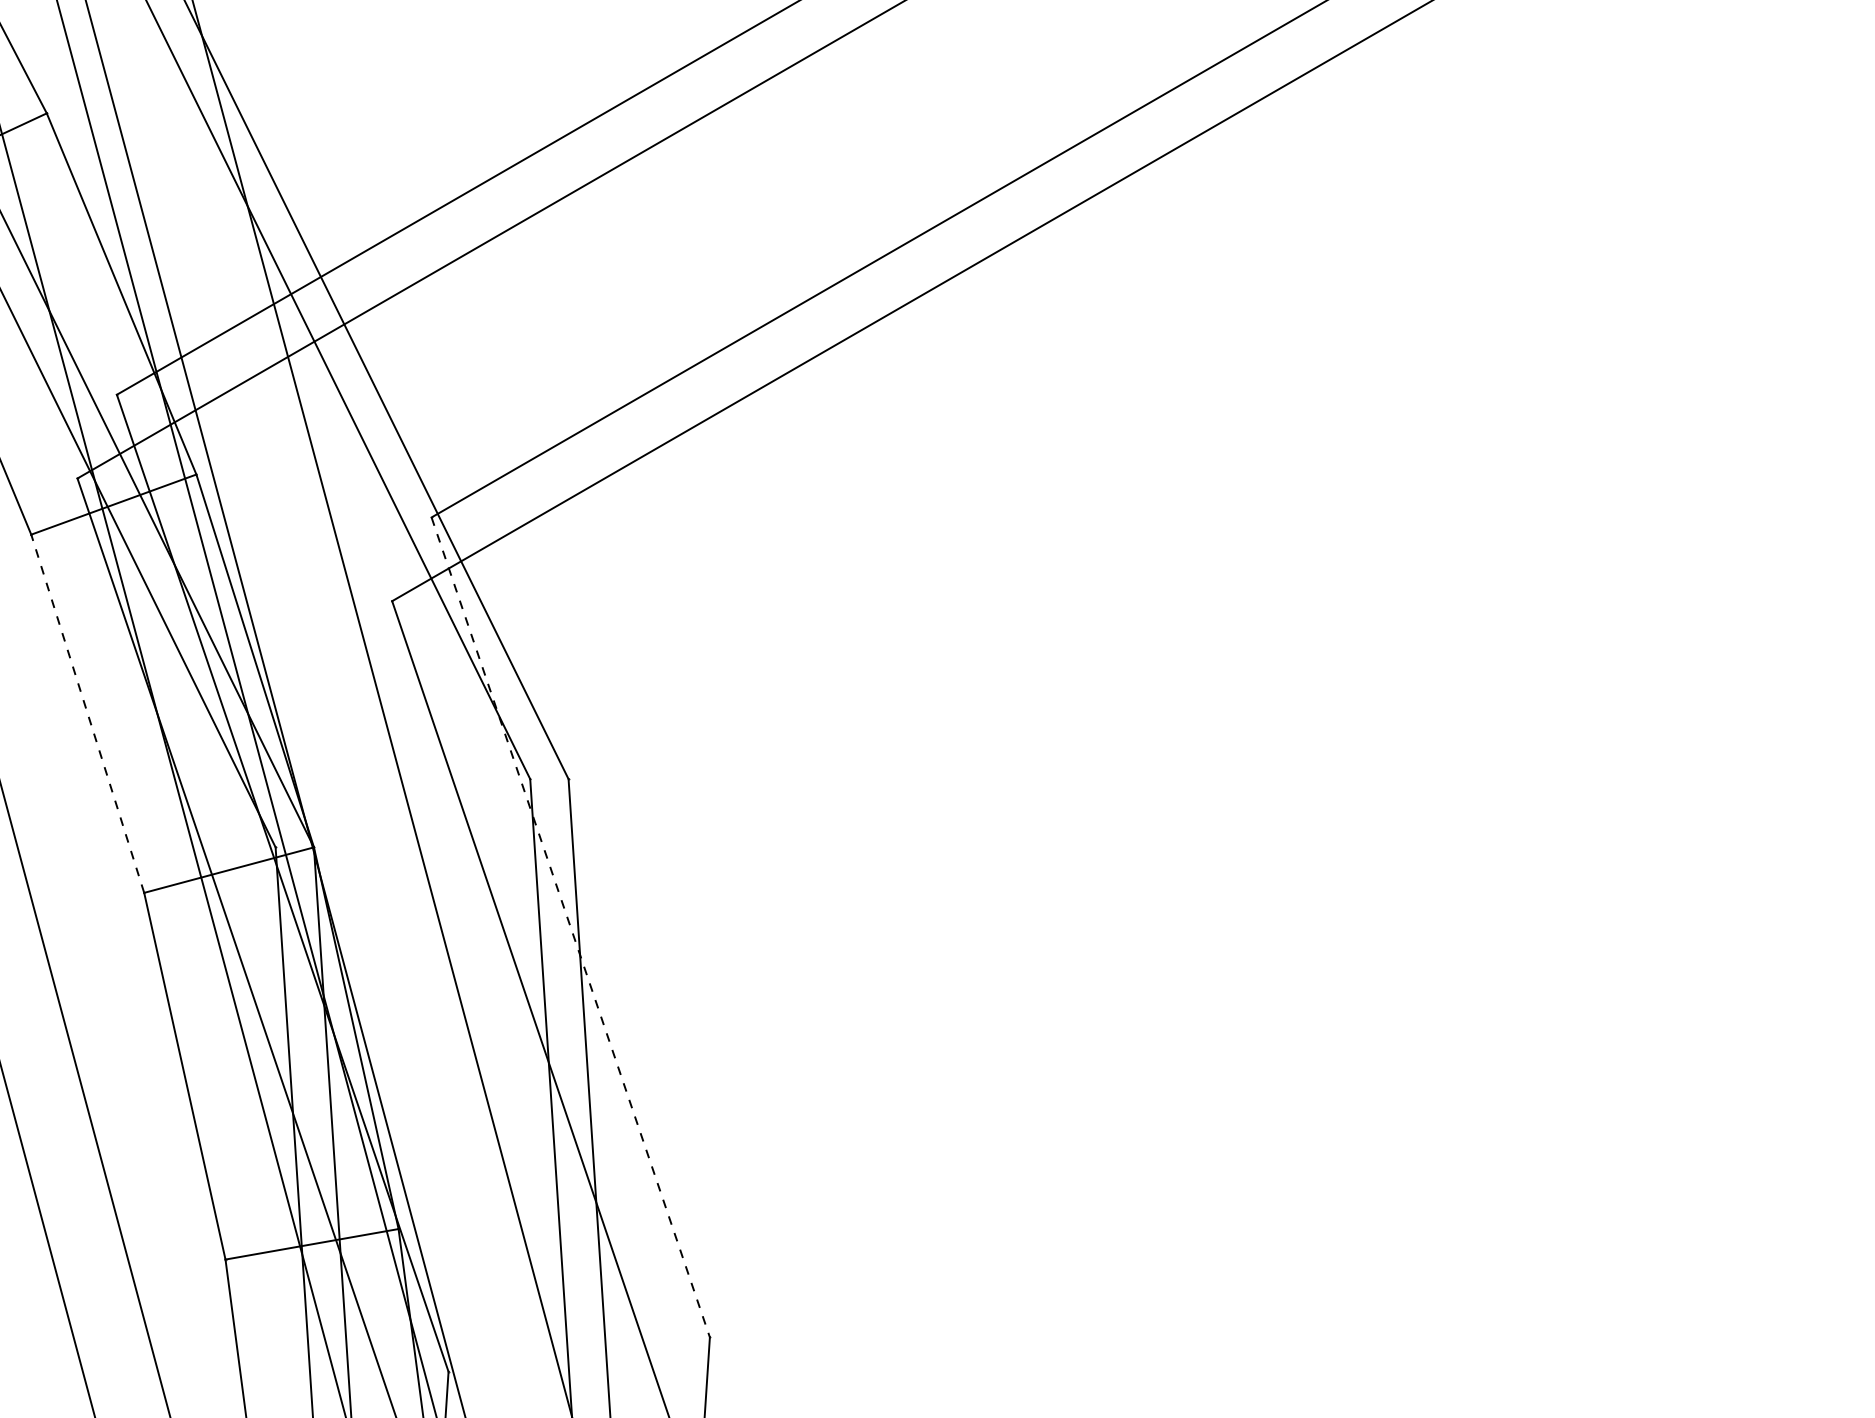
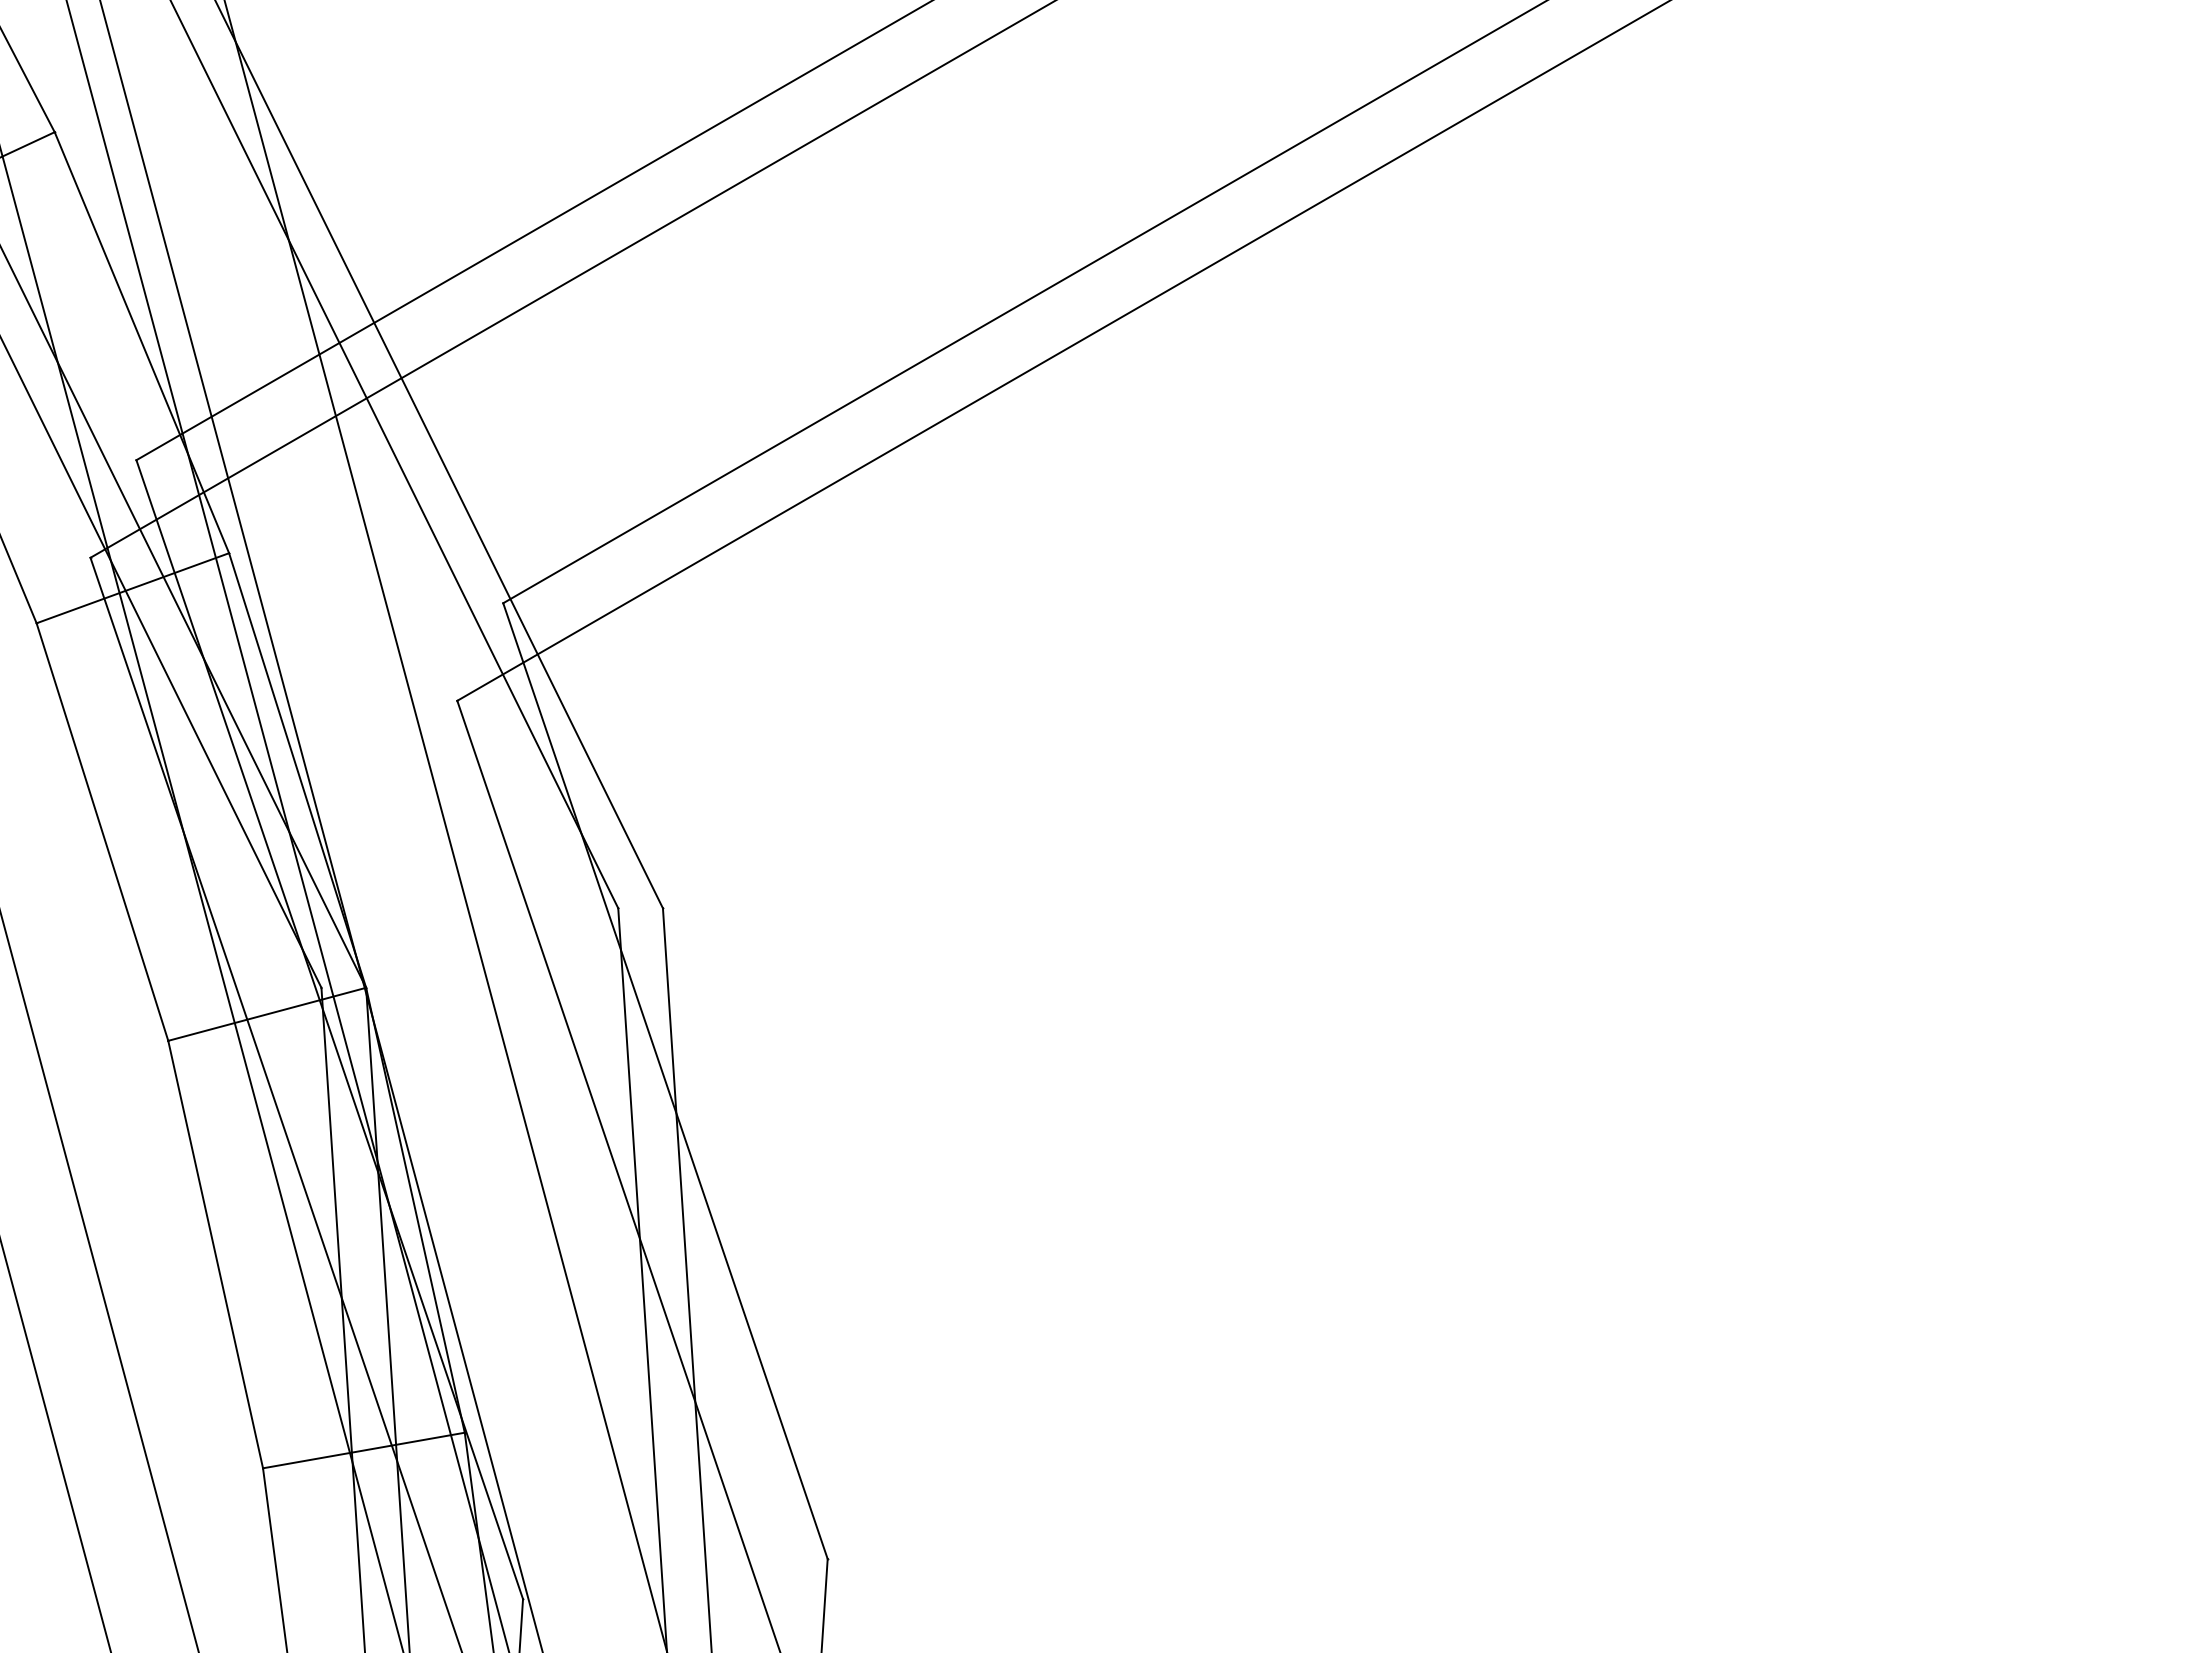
line: (87, 713) -> (102, 831), dashed -> solid
line: (570, 927) -> (665, 1081), dashed -> solid

